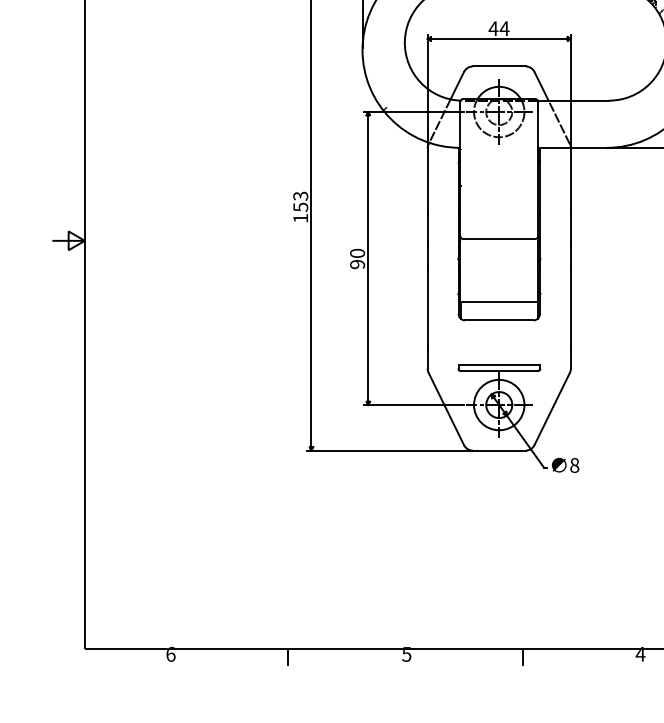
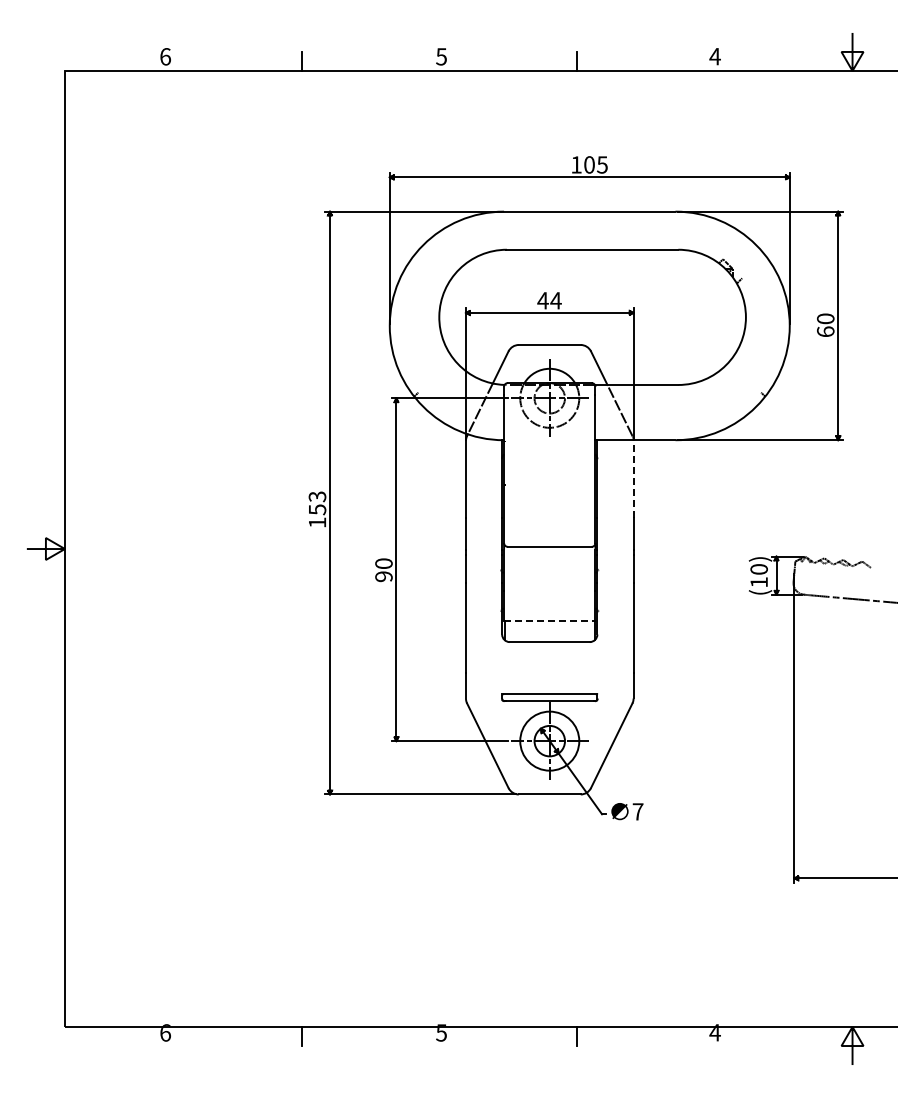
line: (570, 181) -> (633, 479), solid -> dashed
line: (499, 302) -> (549, 621), solid -> dashed
text: (574, 465) -> (637, 811), 8 -> 7

